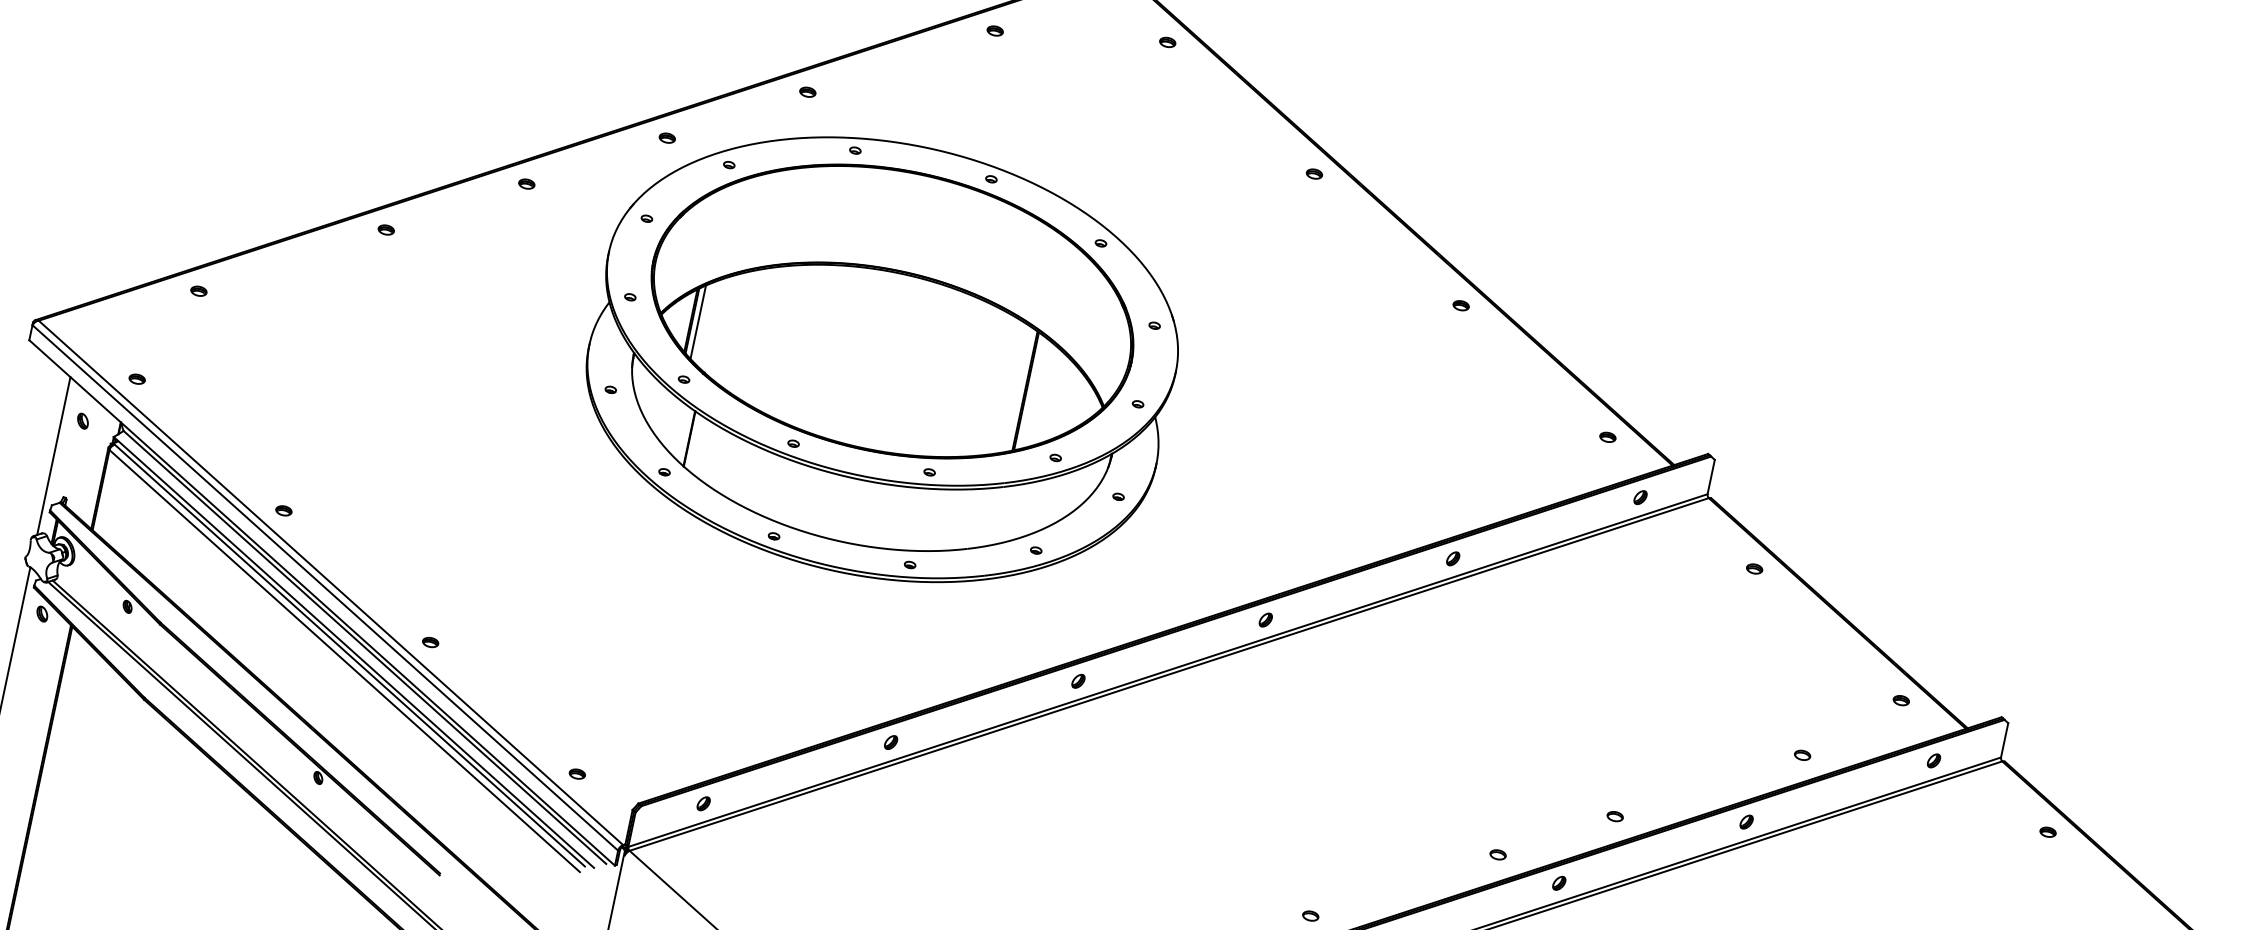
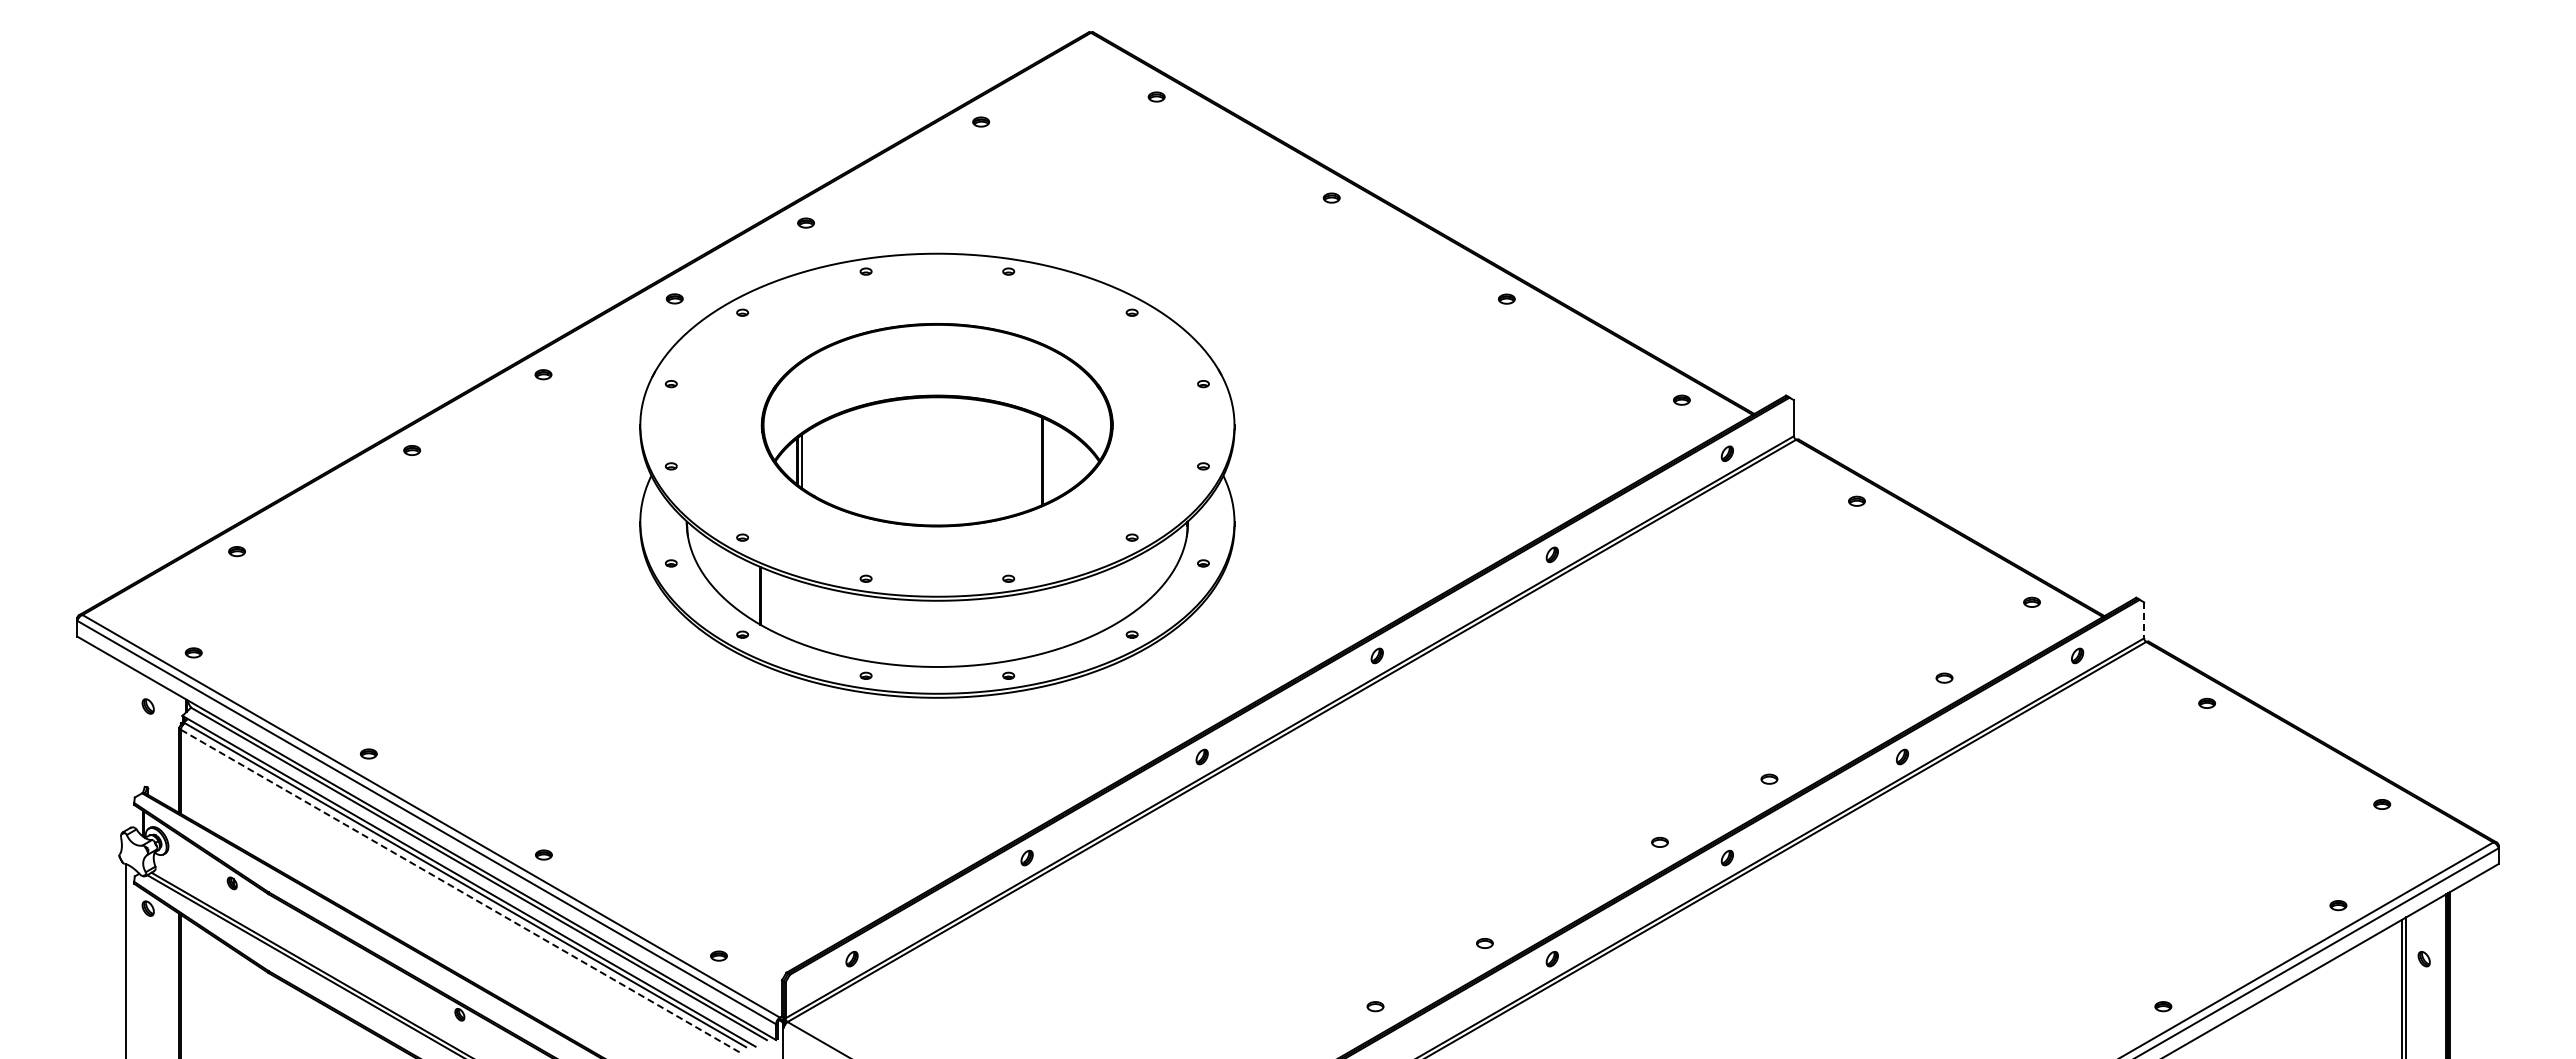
part: (891, 310) -> (936, 424), size x0.7
line: (53, 455) -> (126, 747), removed
line: (345, 661) -> (462, 892), solid -> dashed
line: (2004, 740) -> (2144, 620), solid -> dashed

